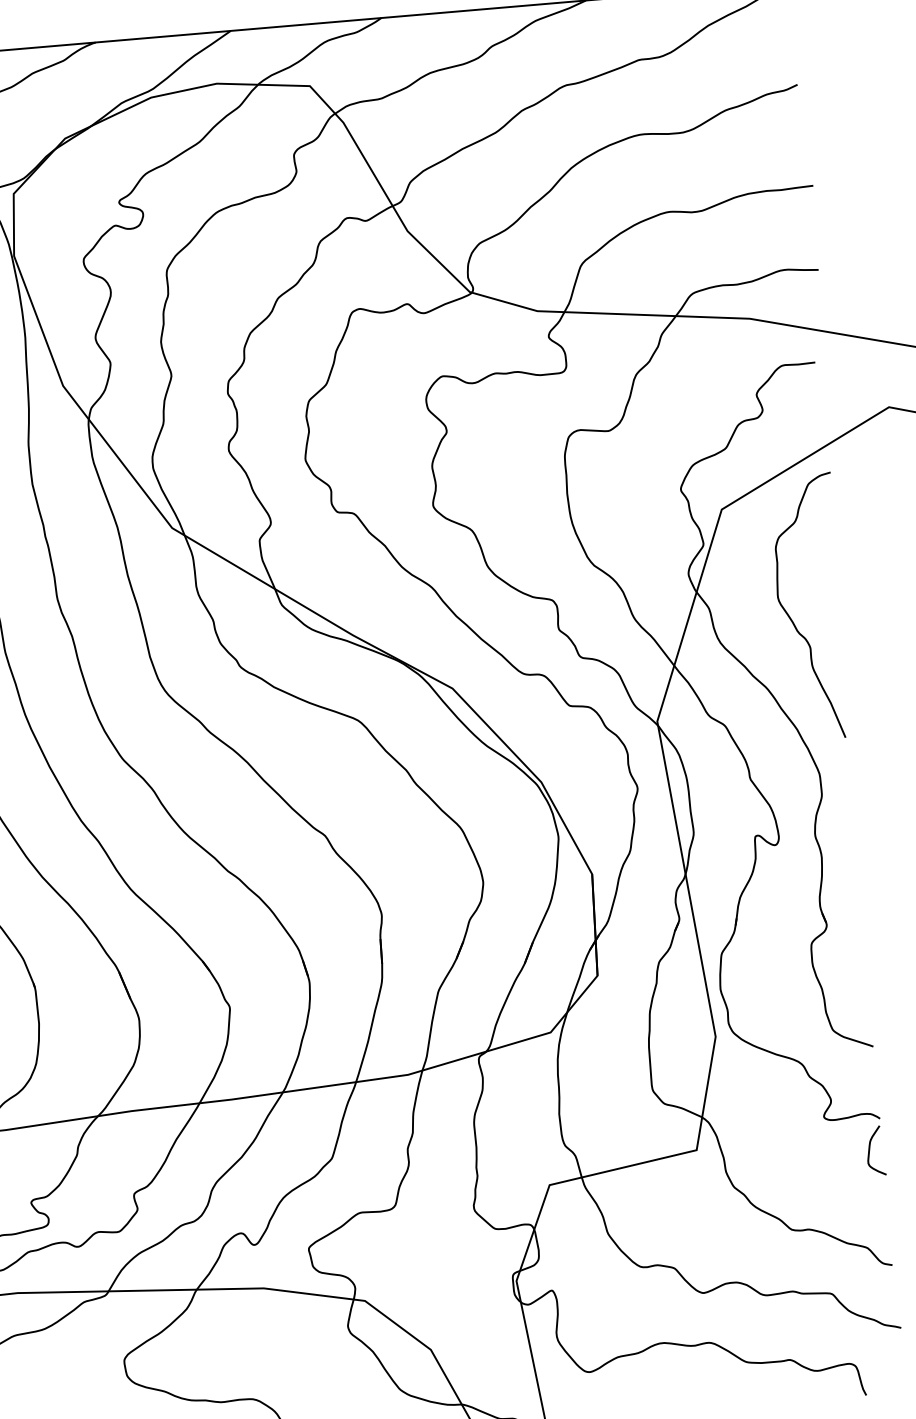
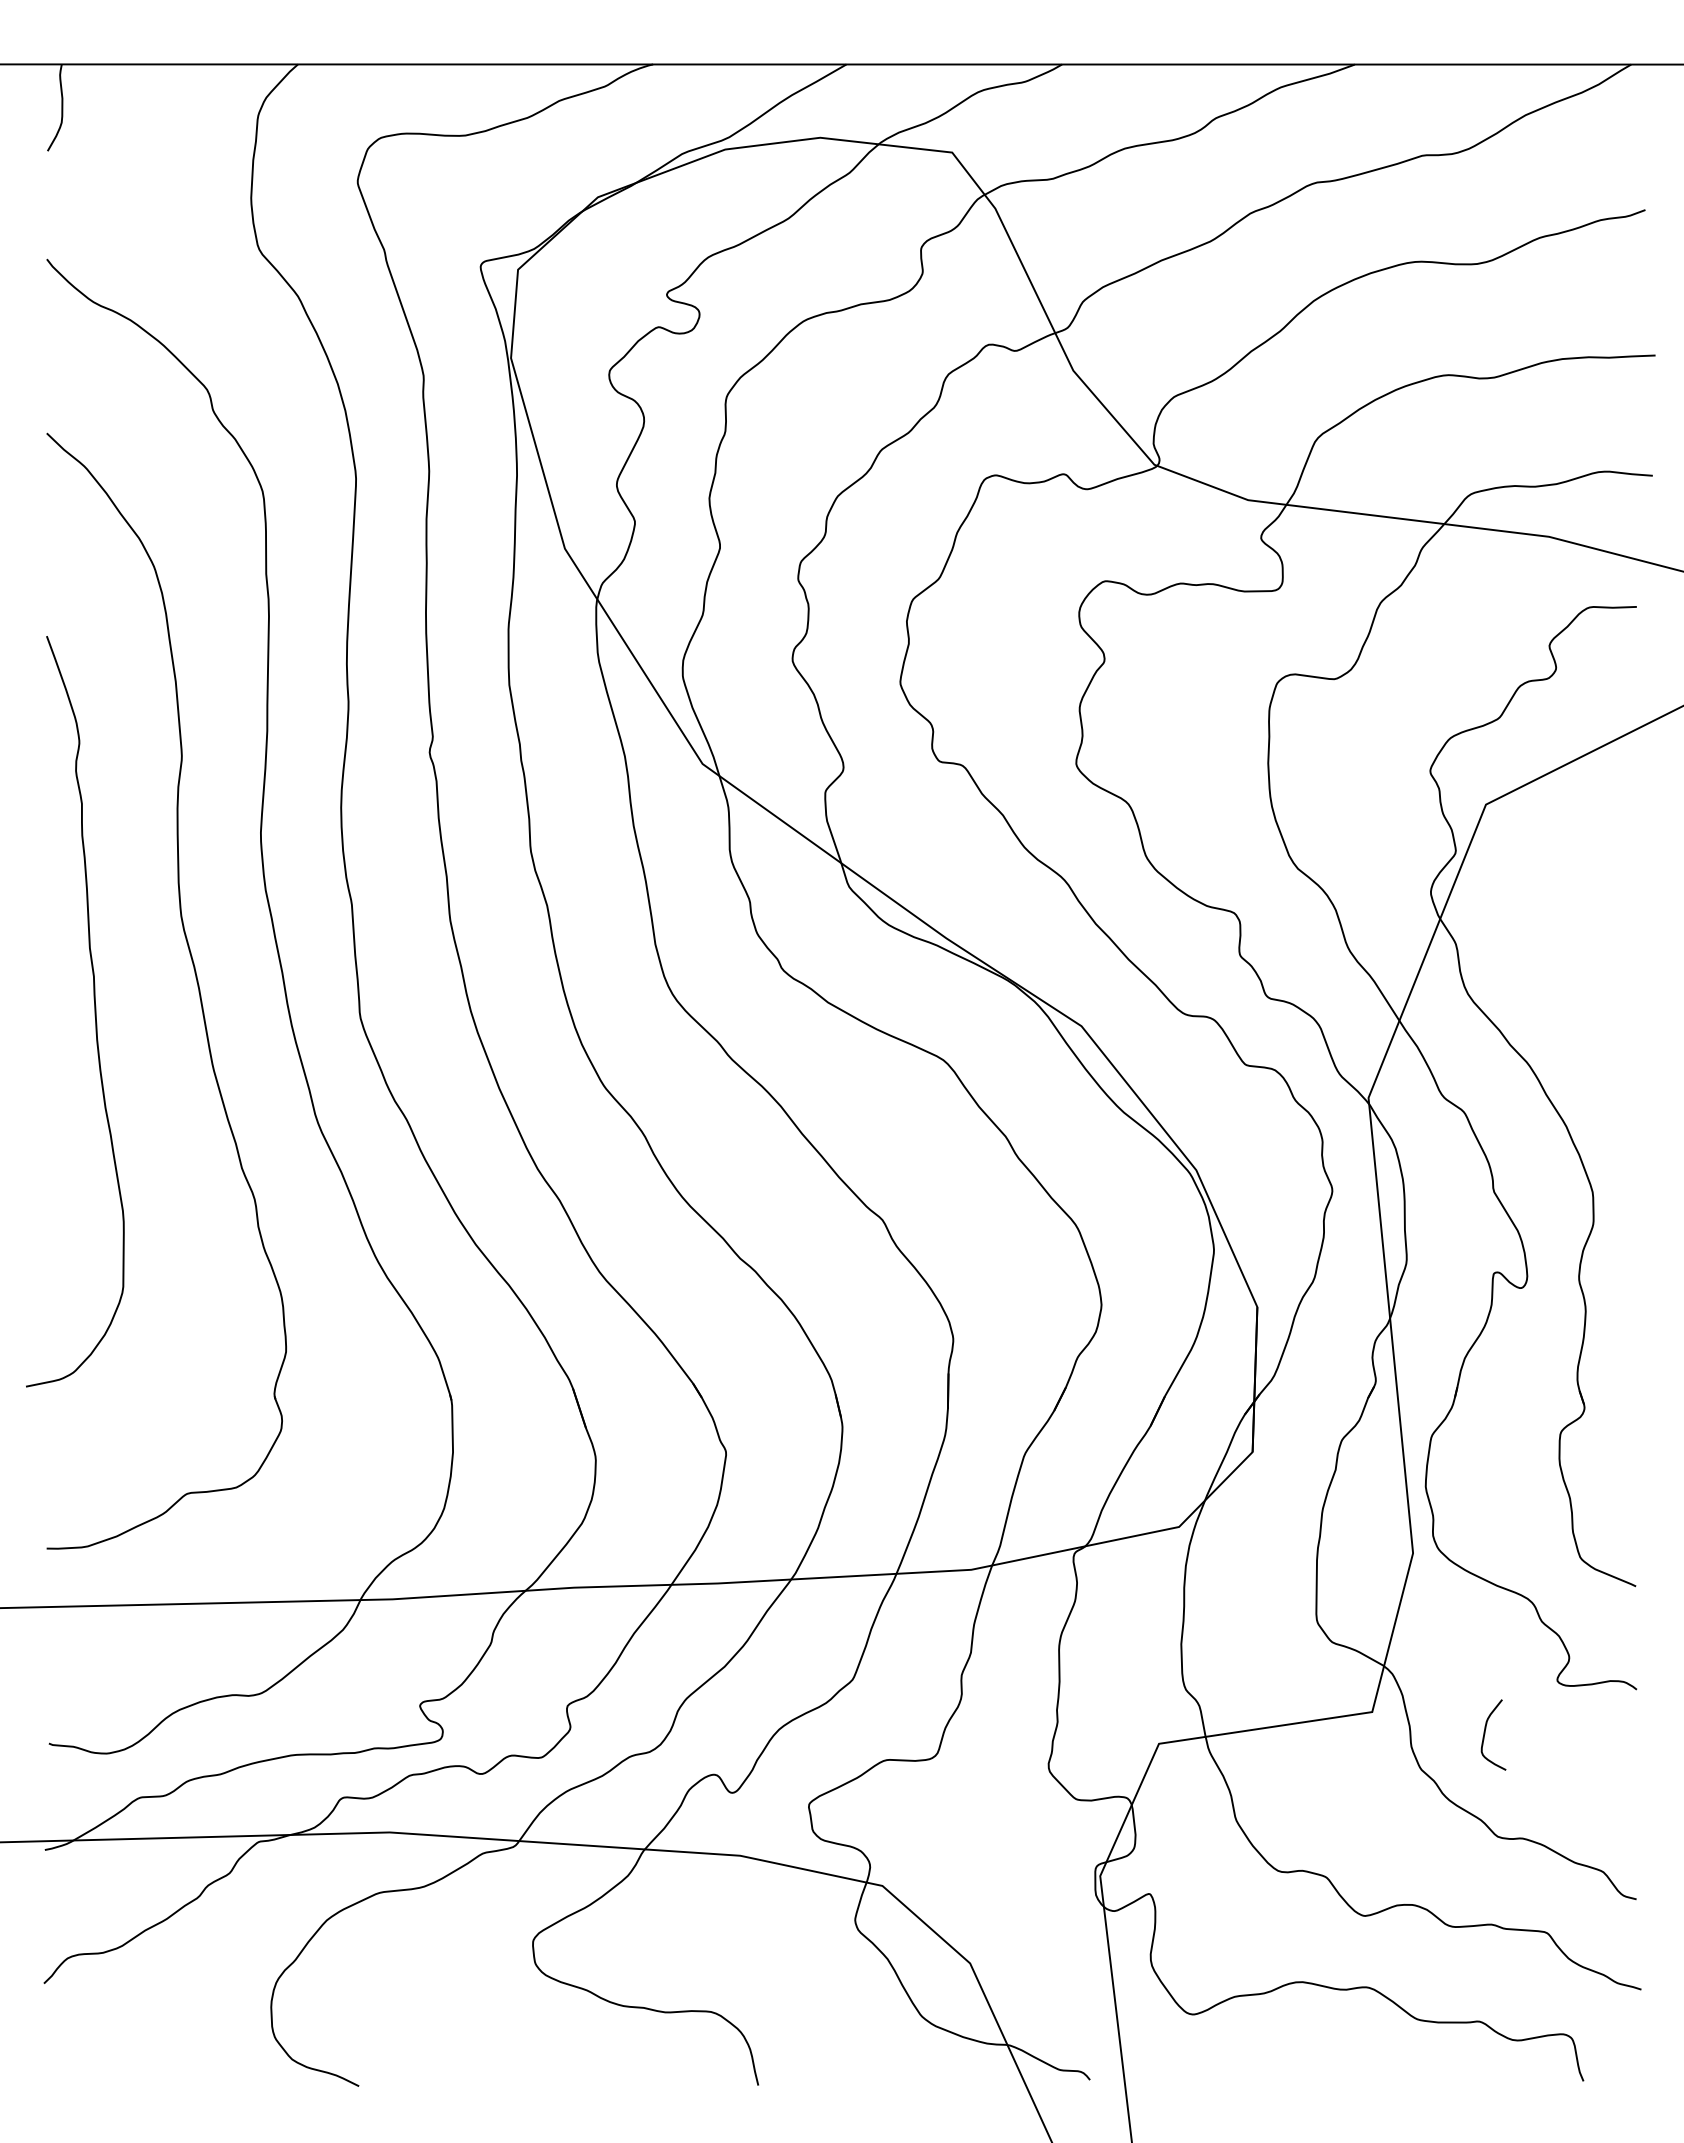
curve: (792, 619) -> (1572, 969), removed
curve: (870, 1151) -> (1485, 1734), moved

